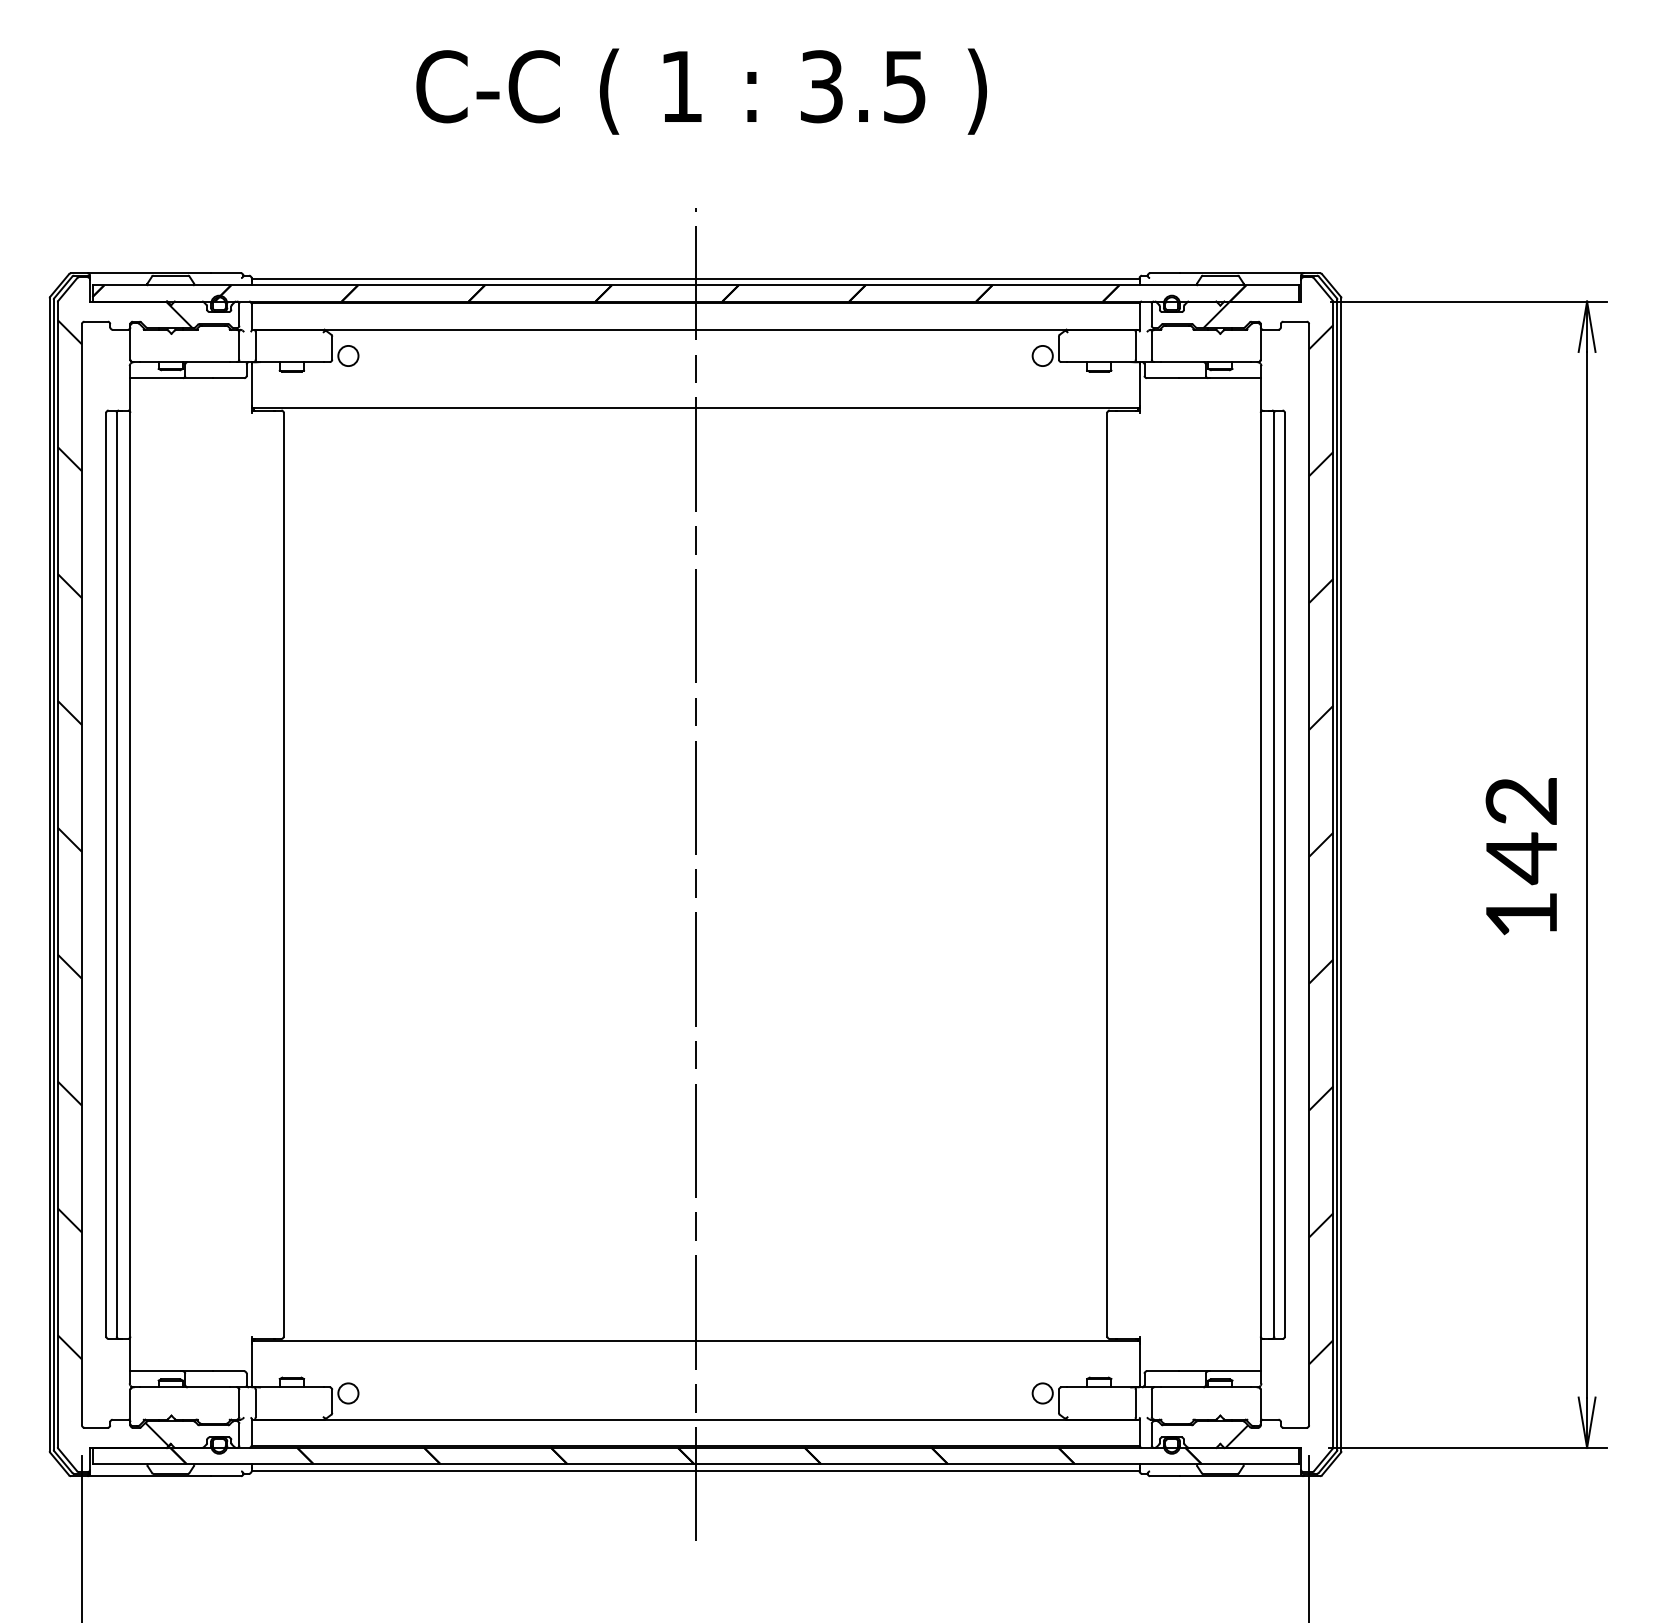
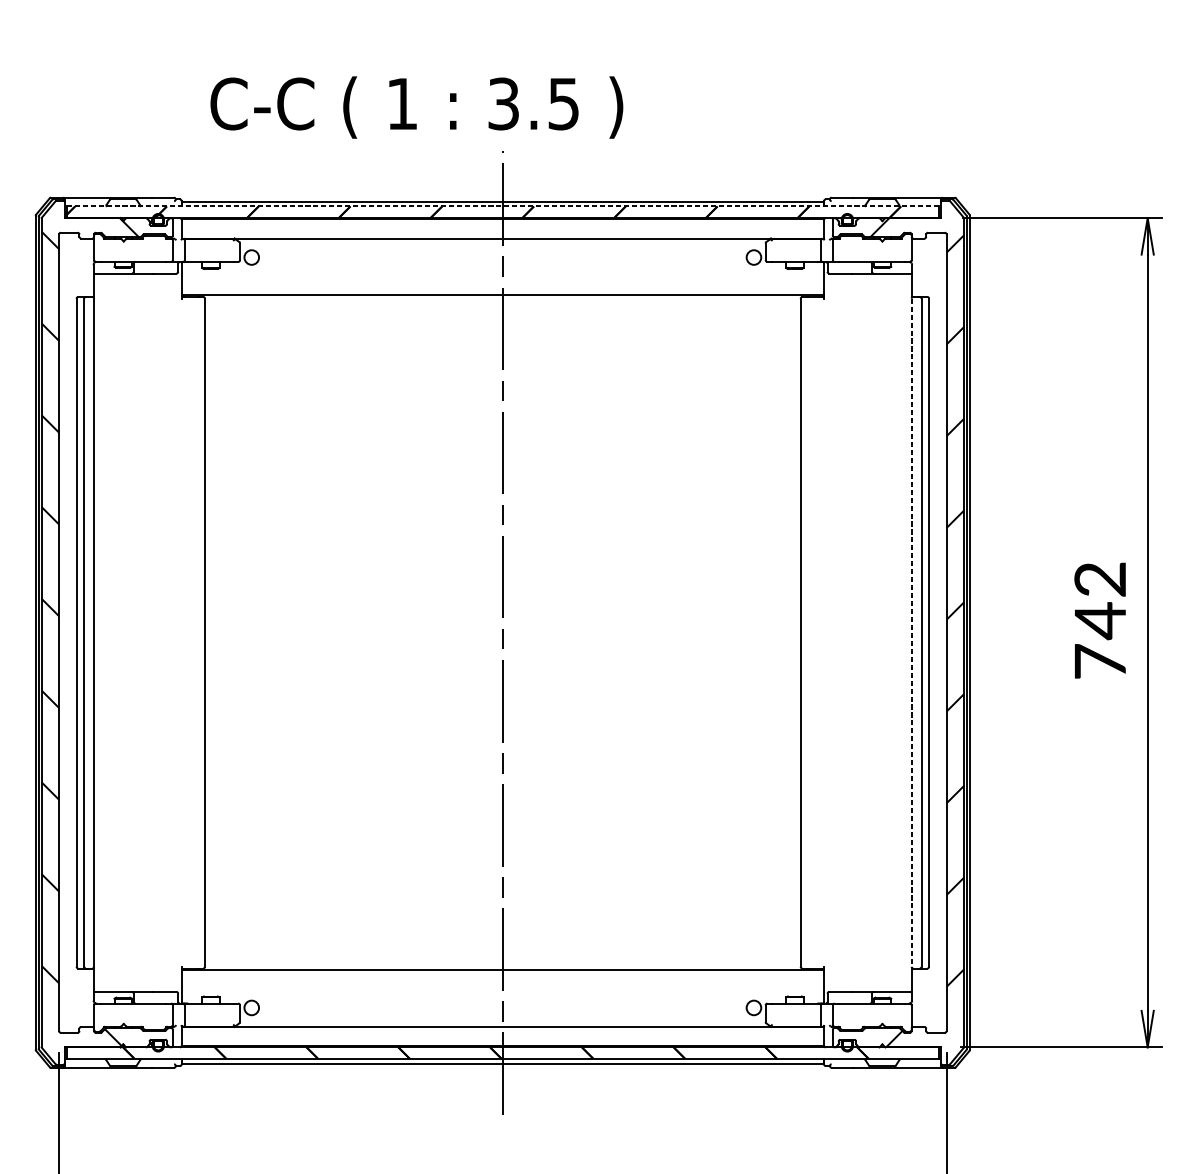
text: (701, 91) -> (416, 107), moved
line: (695, 285) -> (502, 206), solid -> dashed
line: (1260, 874) -> (911, 632), solid -> dashed
text: (1521, 914) -> (1100, 661), 142 -> 742

